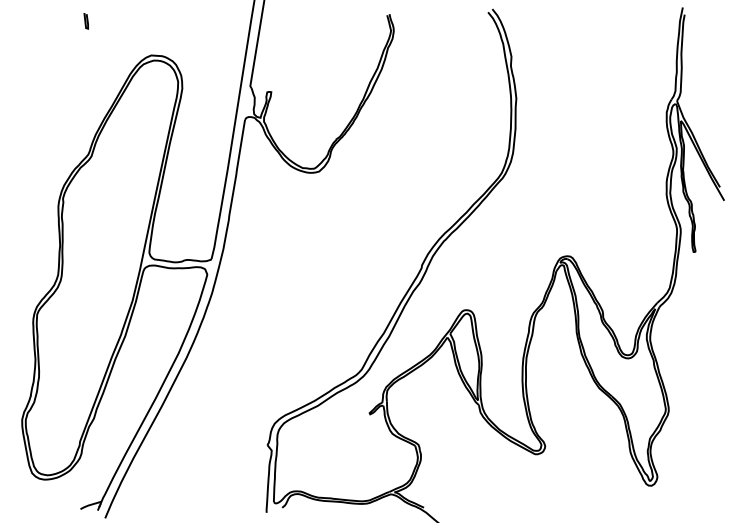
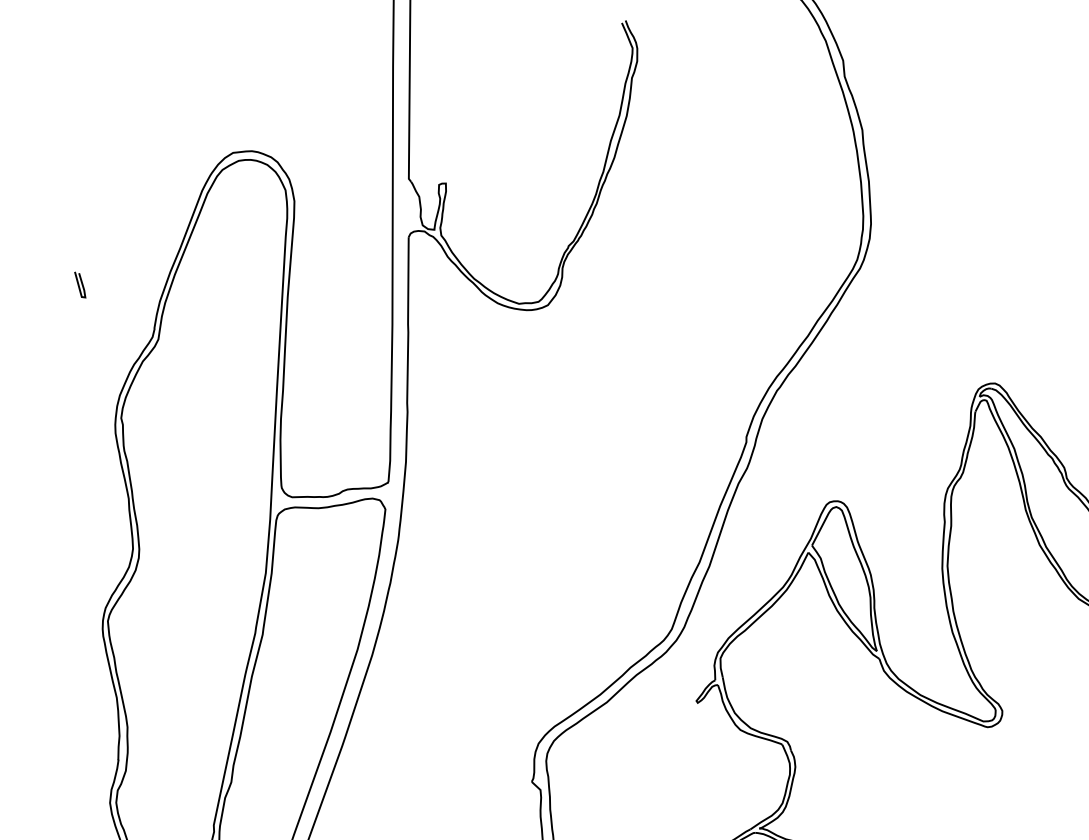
line: (85, 21) -> (79, 285), moved

